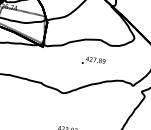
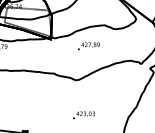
text: (93, 61) -> (88, 46), moved

